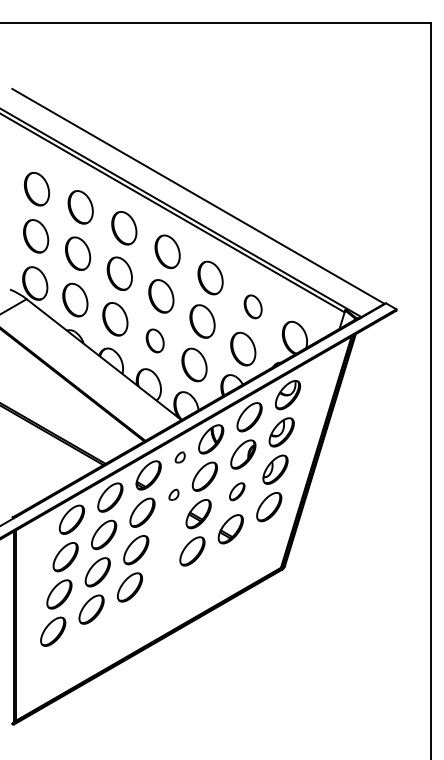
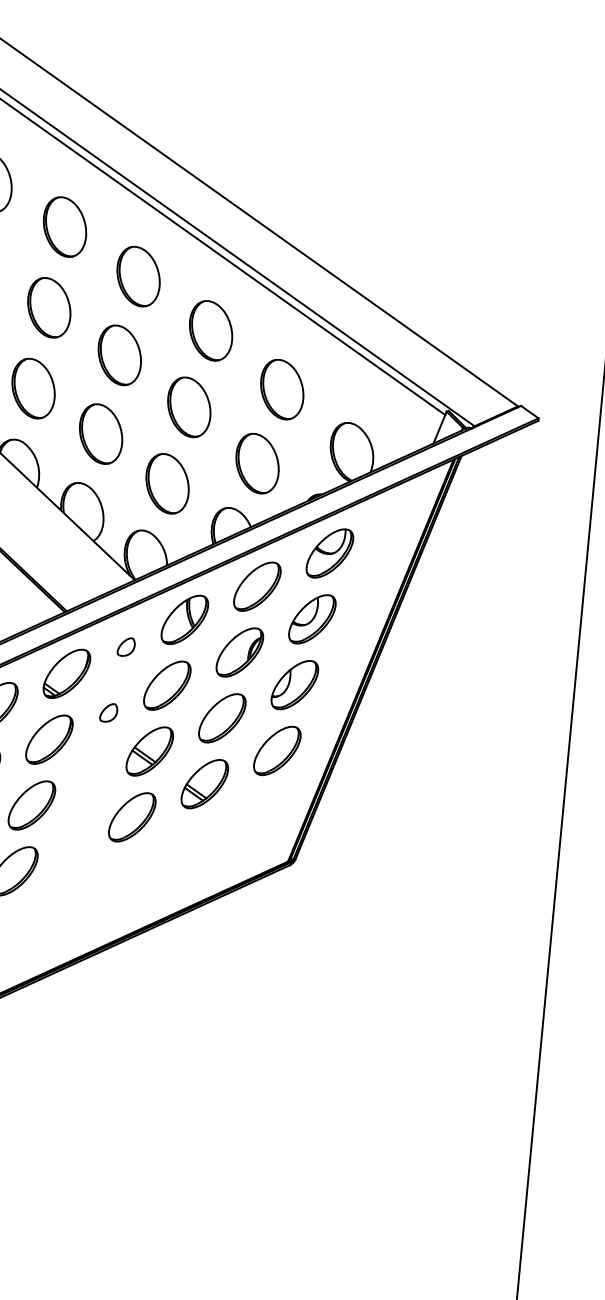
part: (253, 306) -> (283, 389), size x1.43
part: (155, 340) -> (101, 433), size x1.43
part: (237, 491) -> (223, 717), size x1.67

